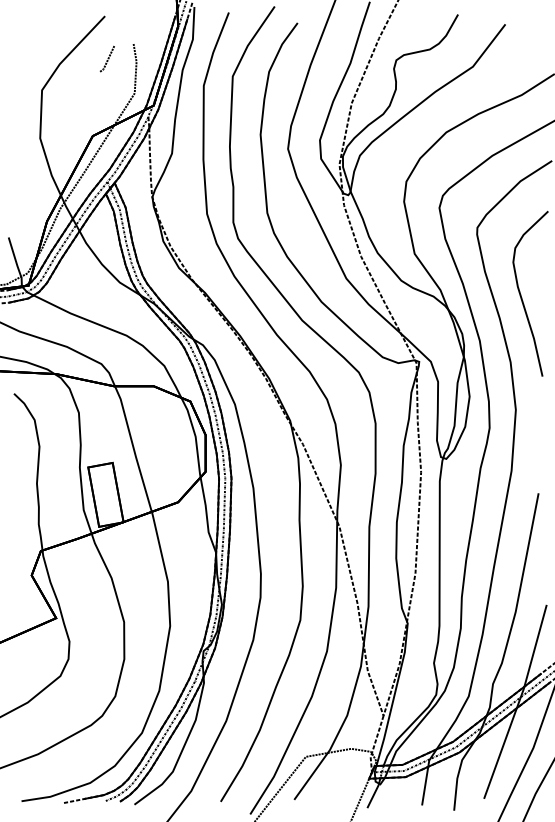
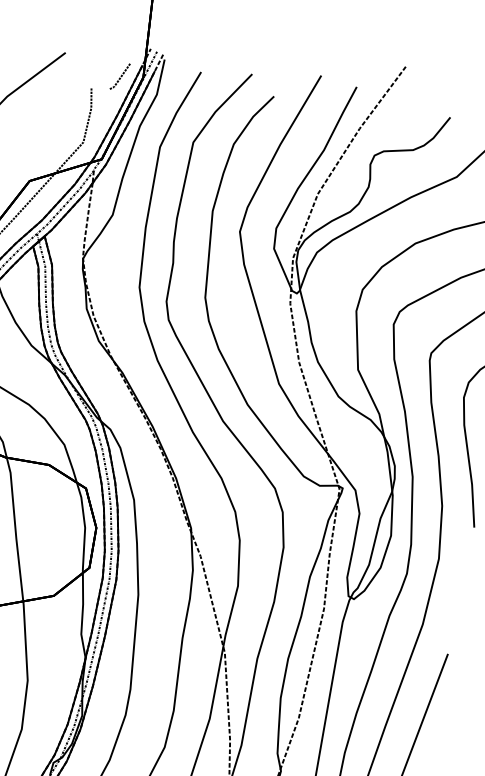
line: (107, 58) -> (120, 76), moved

